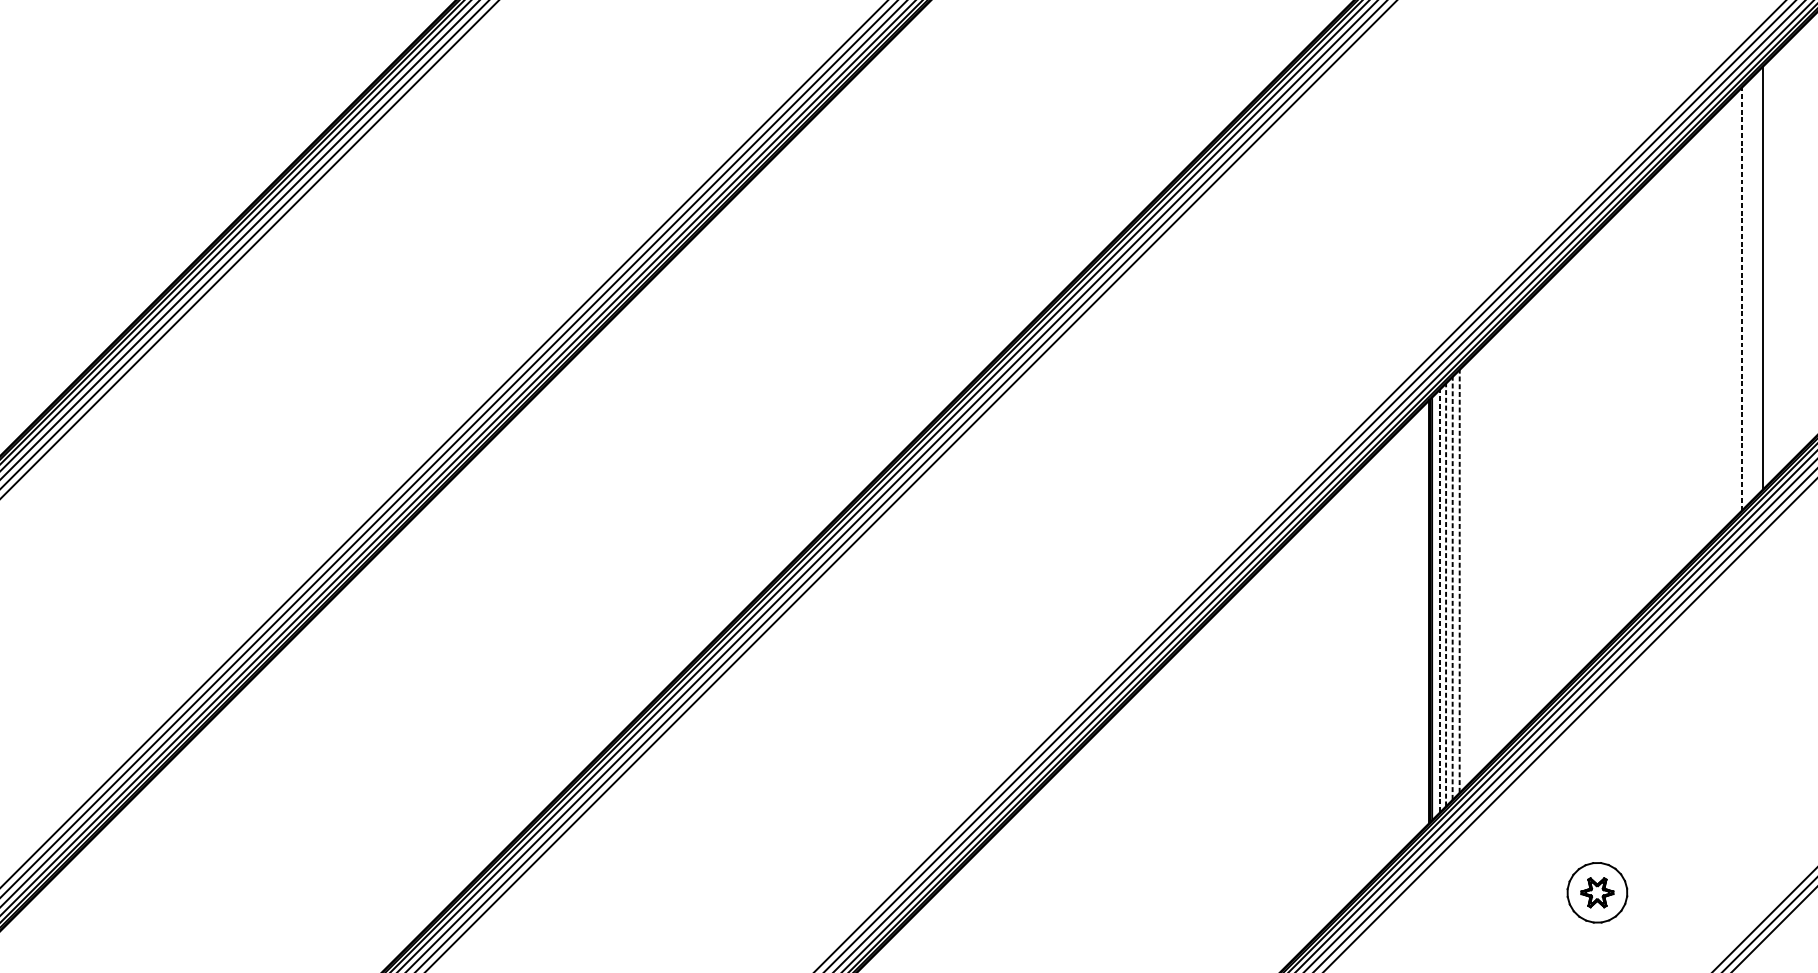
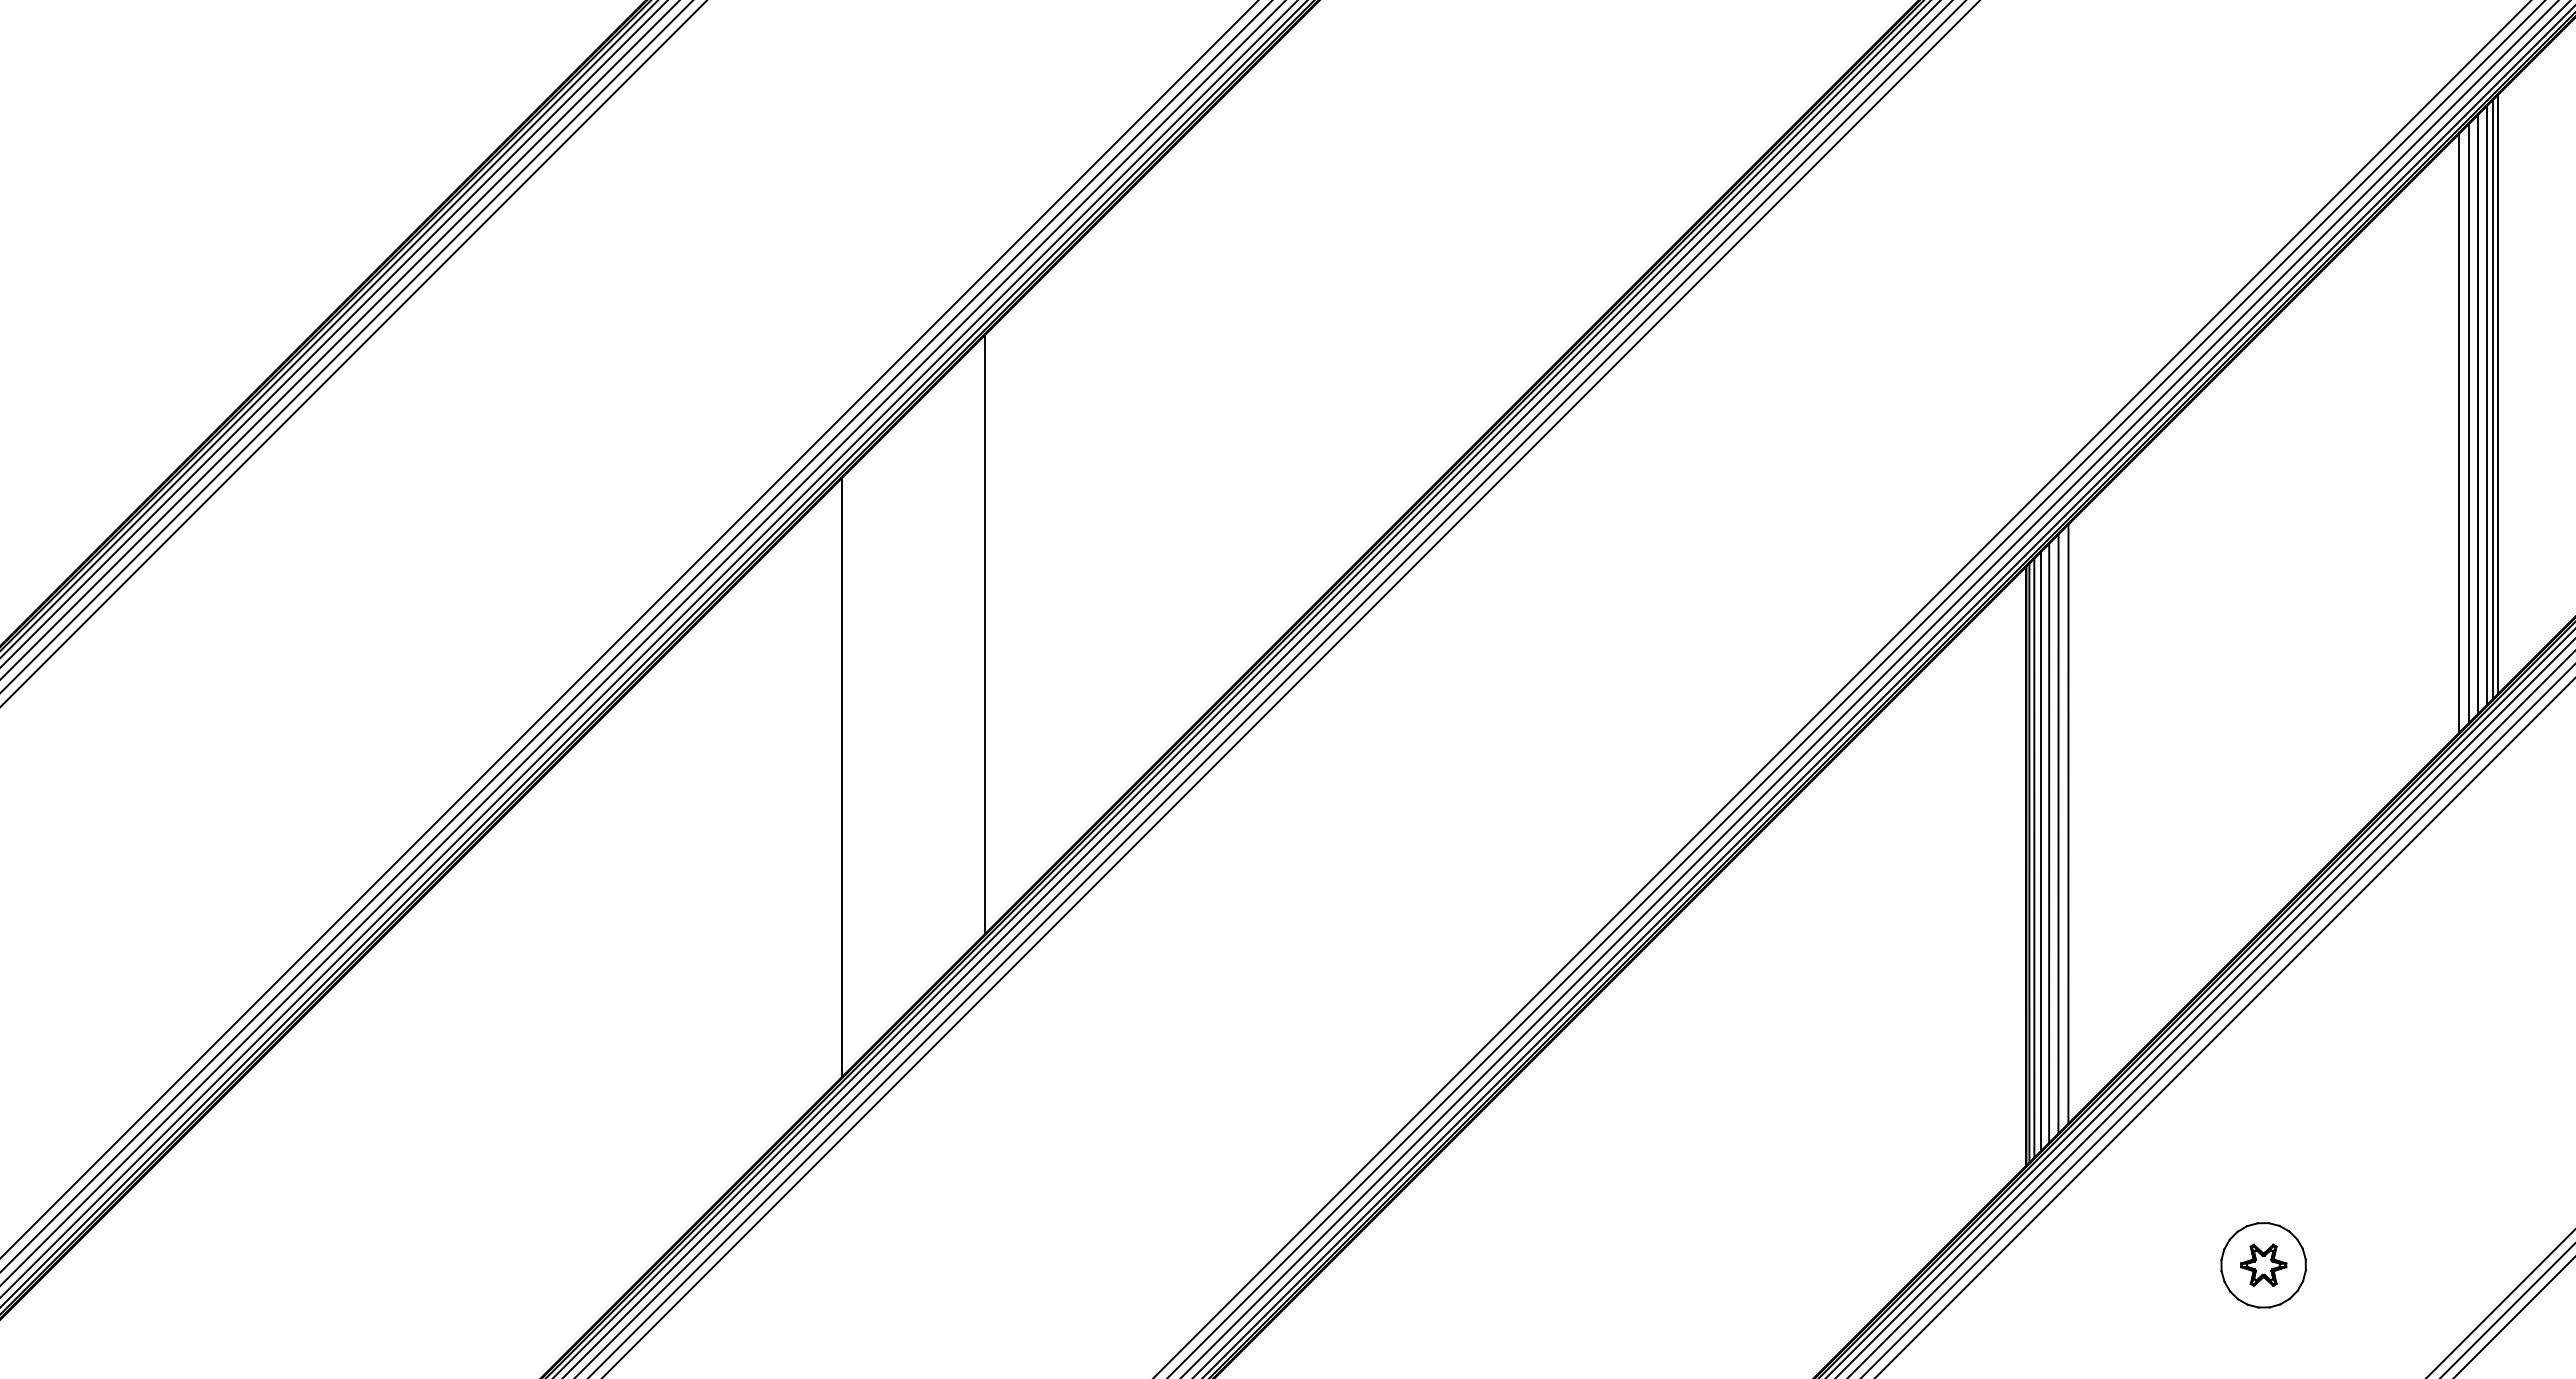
line: (1759, 281) -> (2493, 398), added
line: (1754, 286) -> (2486, 405), added
line: (1749, 291) -> (2478, 413), added
line: (1741, 298) -> (2468, 423), dashed -> solid
line: (1734, 305) -> (2458, 433), added
line: (695, 447) -> (985, 634), added
line: (594, 548) -> (842, 777), added
line: (1459, 581) -> (2068, 824), dashed -> solid
line: (1452, 588) -> (2058, 834), dashed -> solid
line: (1446, 595) -> (2049, 843), dashed -> solid
line: (1440, 600) -> (2041, 851), dashed -> solid
line: (1435, 605) -> (2034, 857), added

